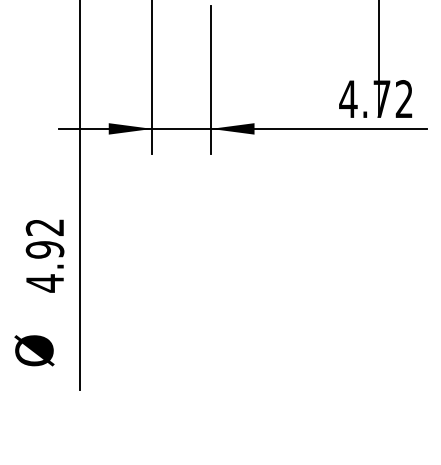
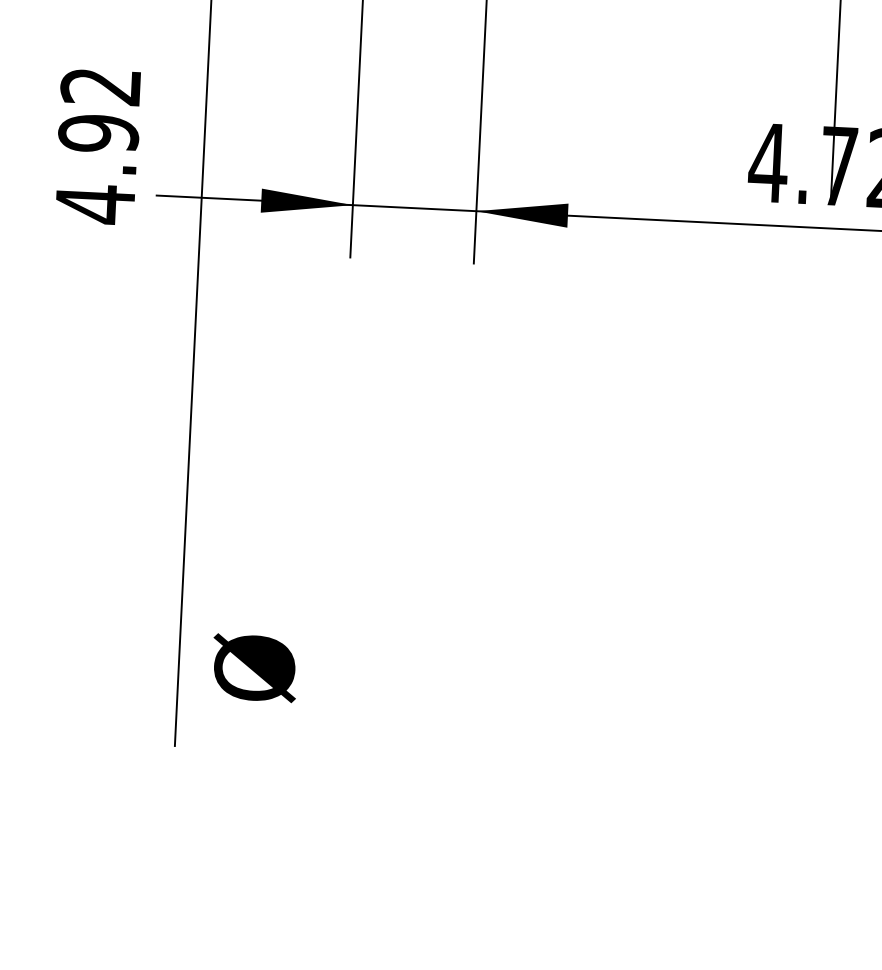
text: (44, 255) -> (96, 145), moved
text: (34, 350) -> (254, 667), moved

